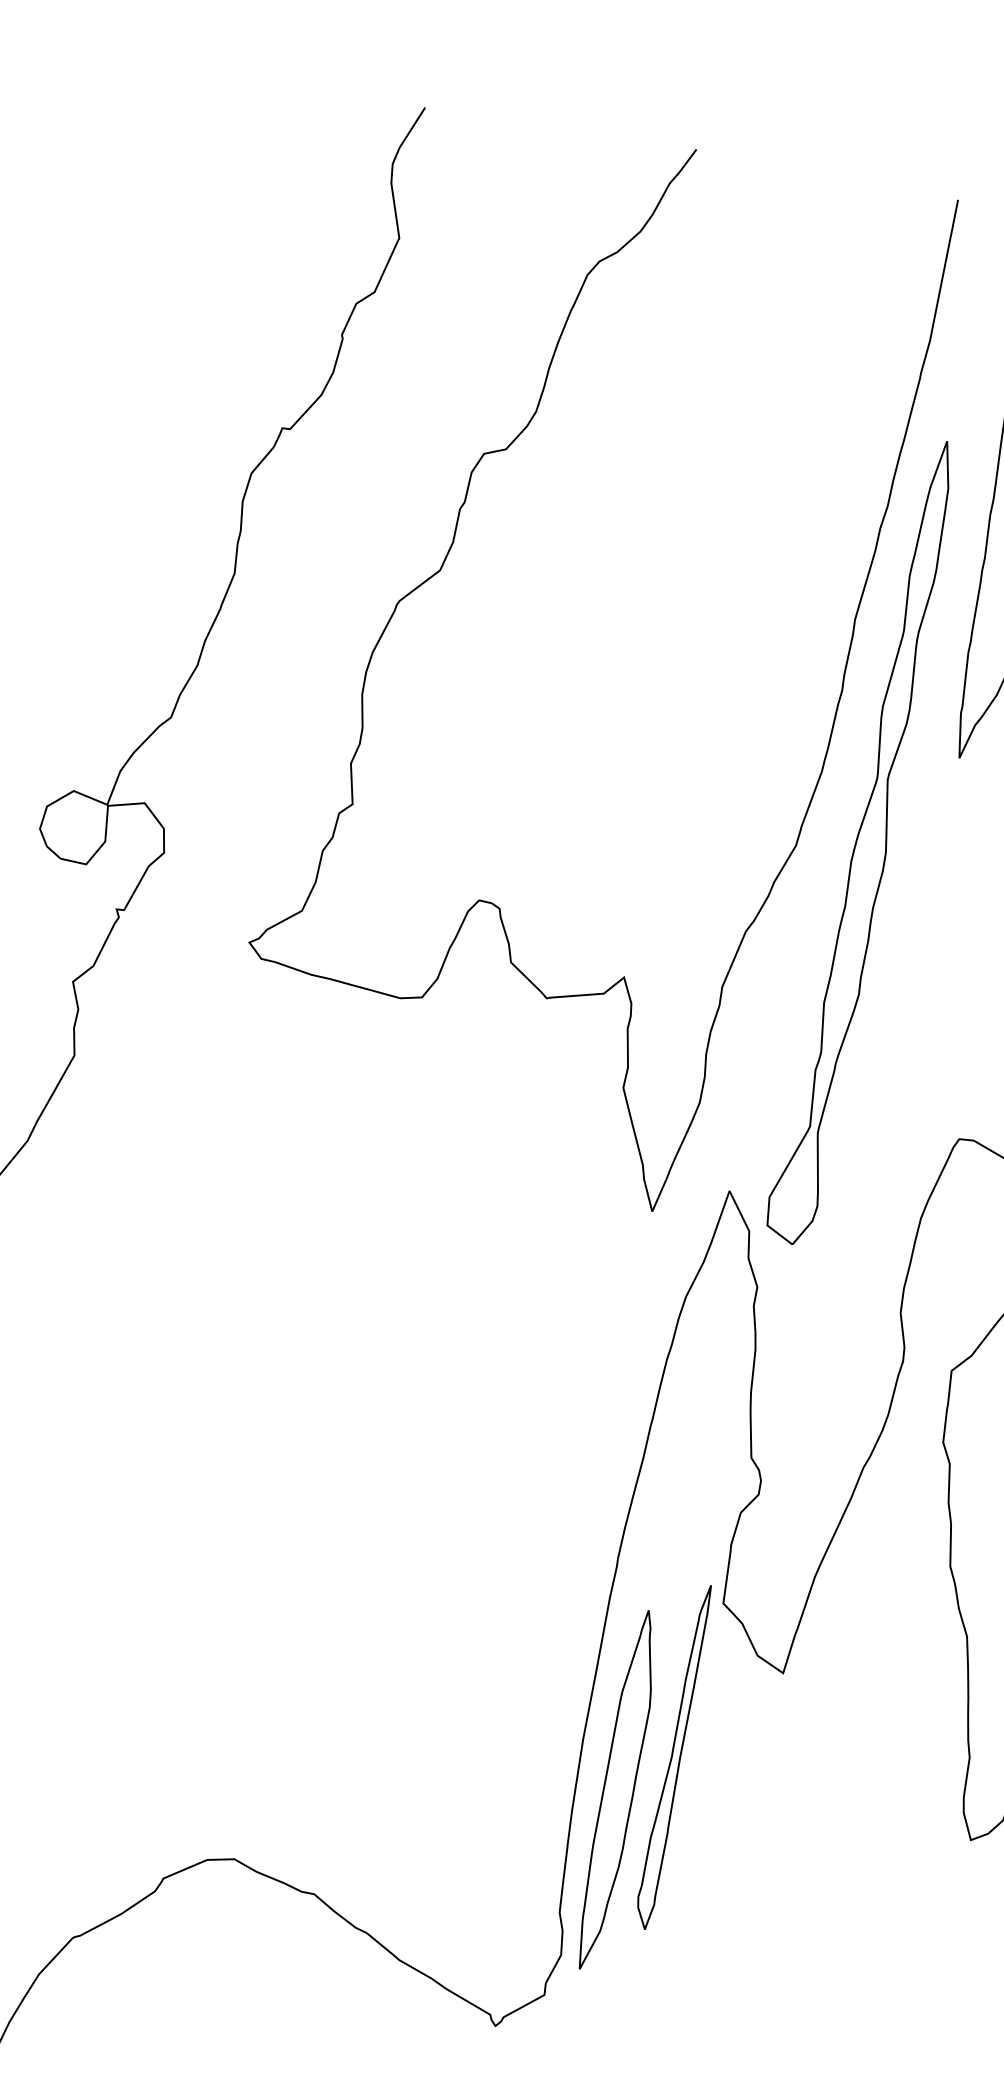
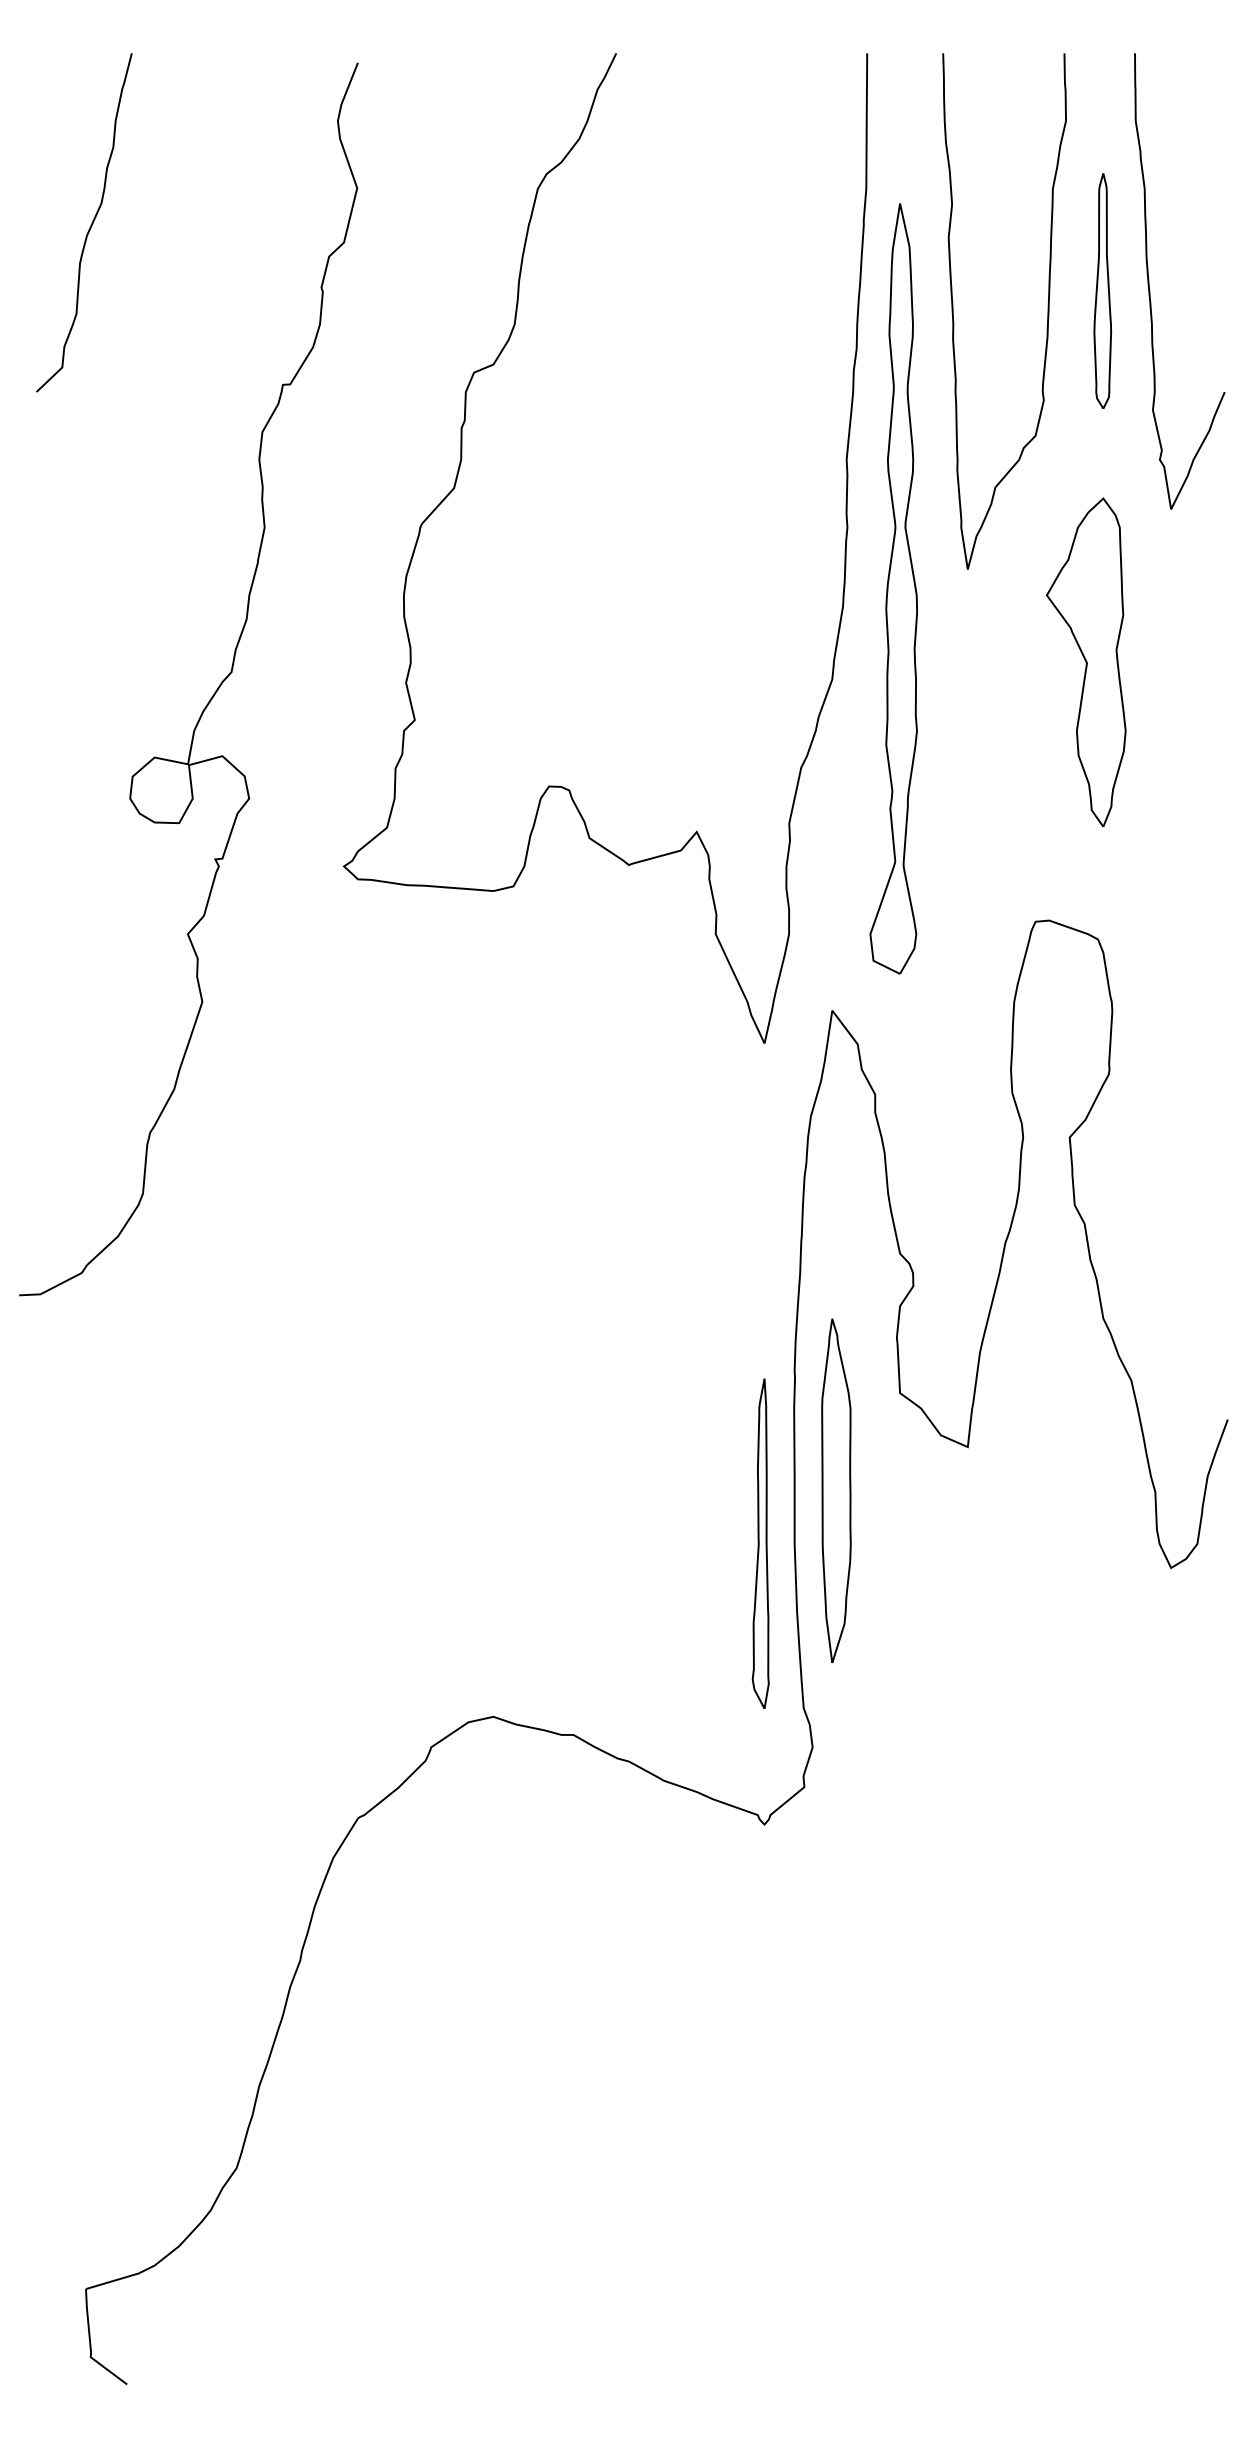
curve: (113, 223) -> (90, 225), added
part: (863, 841) -> (893, 588), moved
part: (673, 1756) -> (760, 1543), moved
part: (618, 1790) -> (836, 1490), moved

